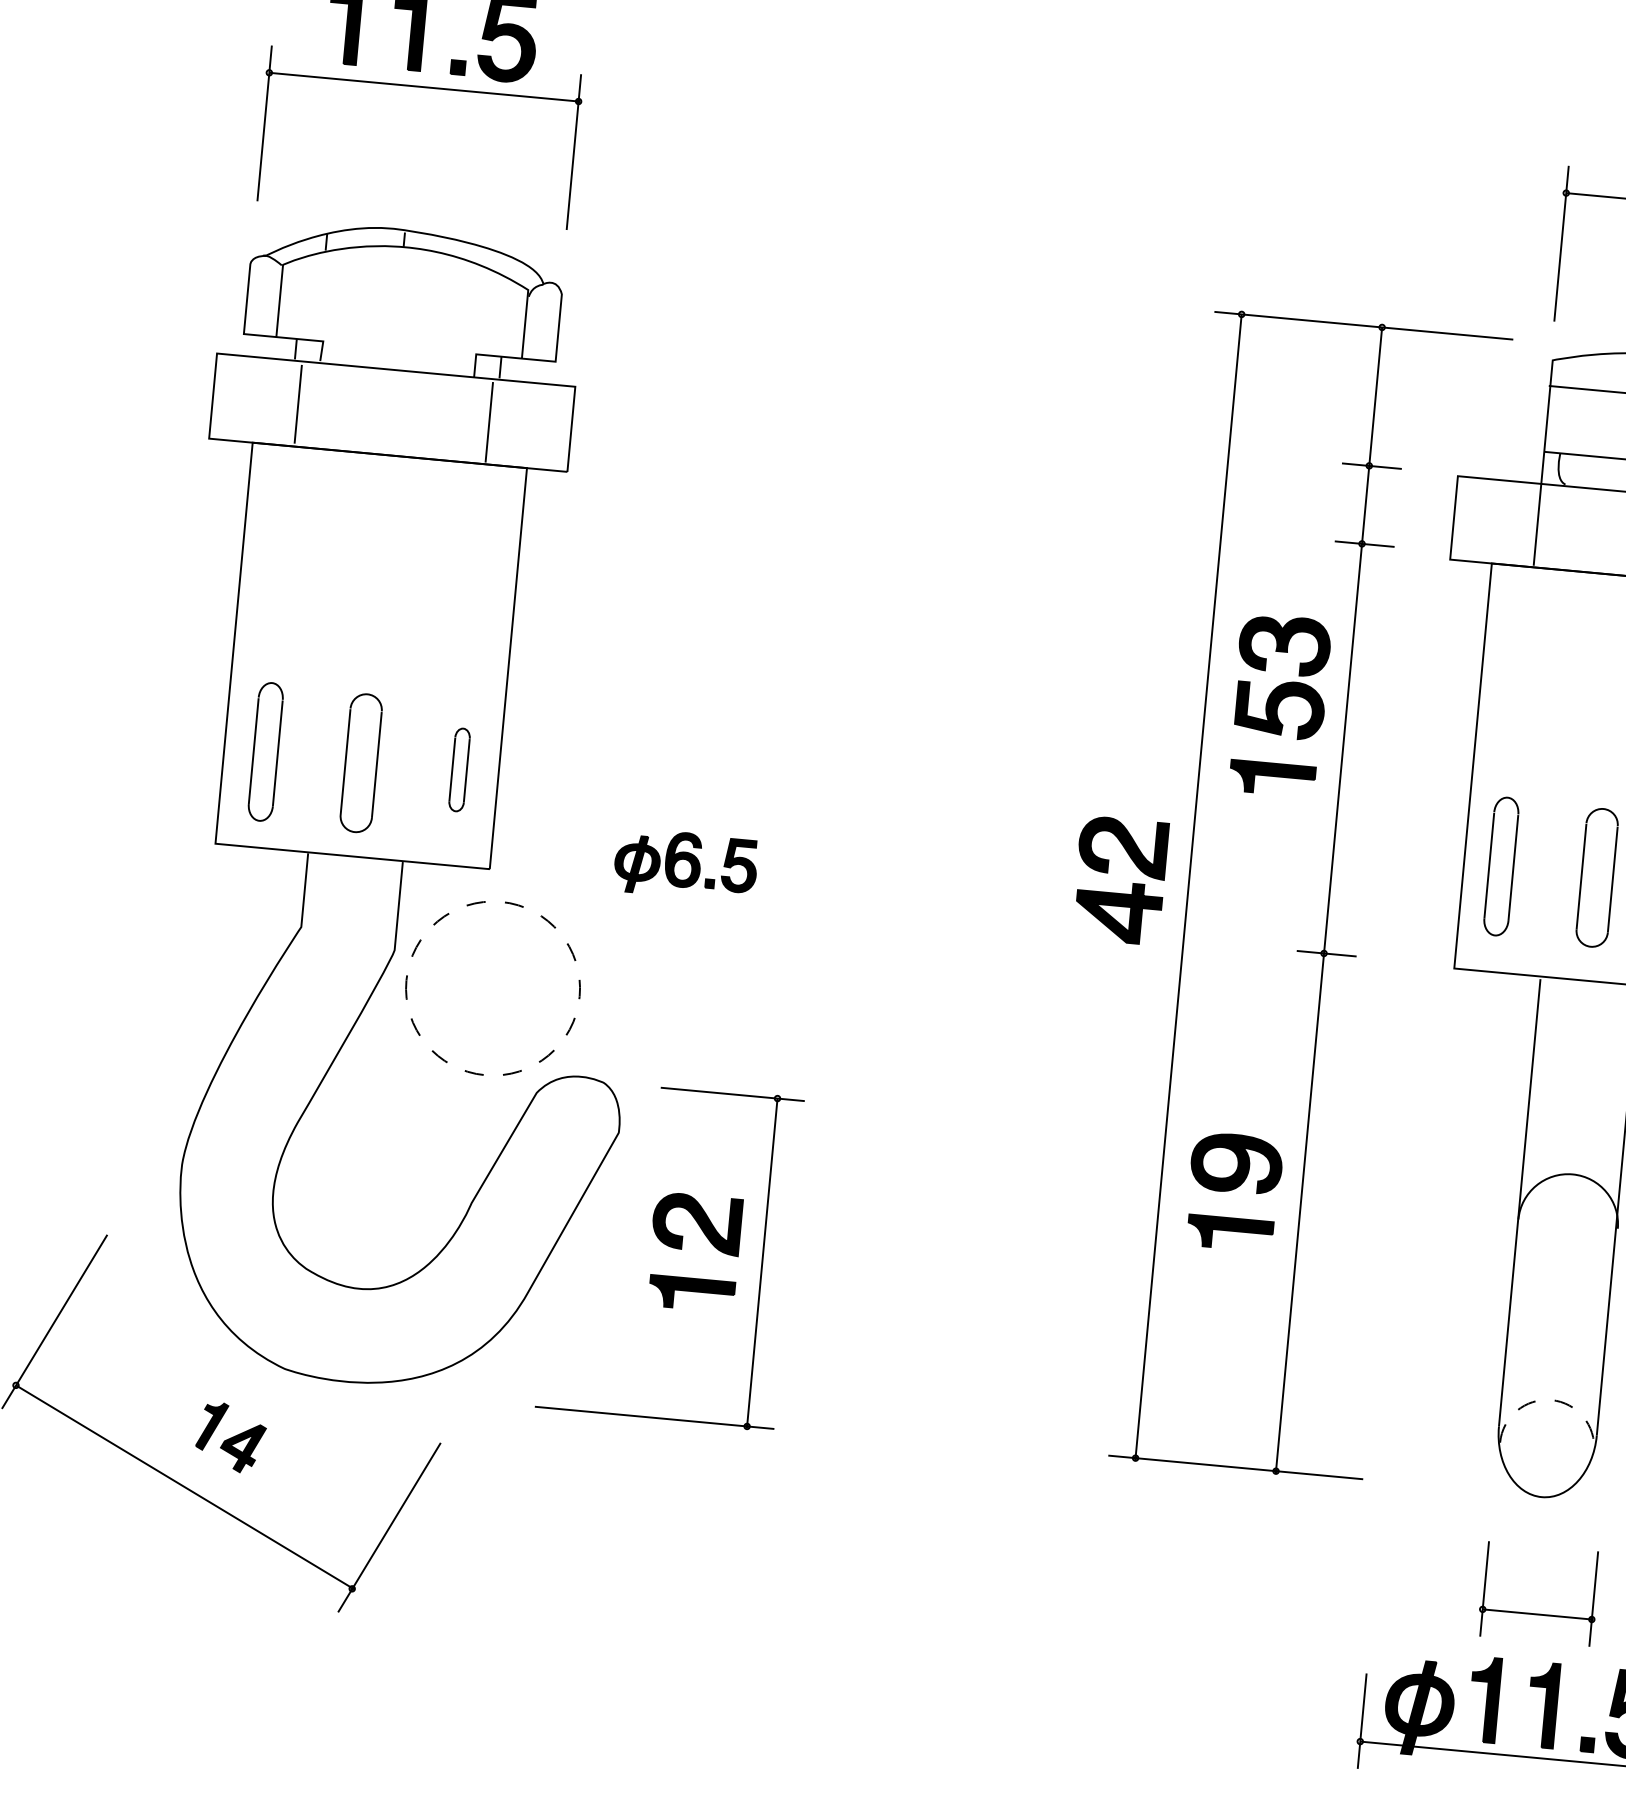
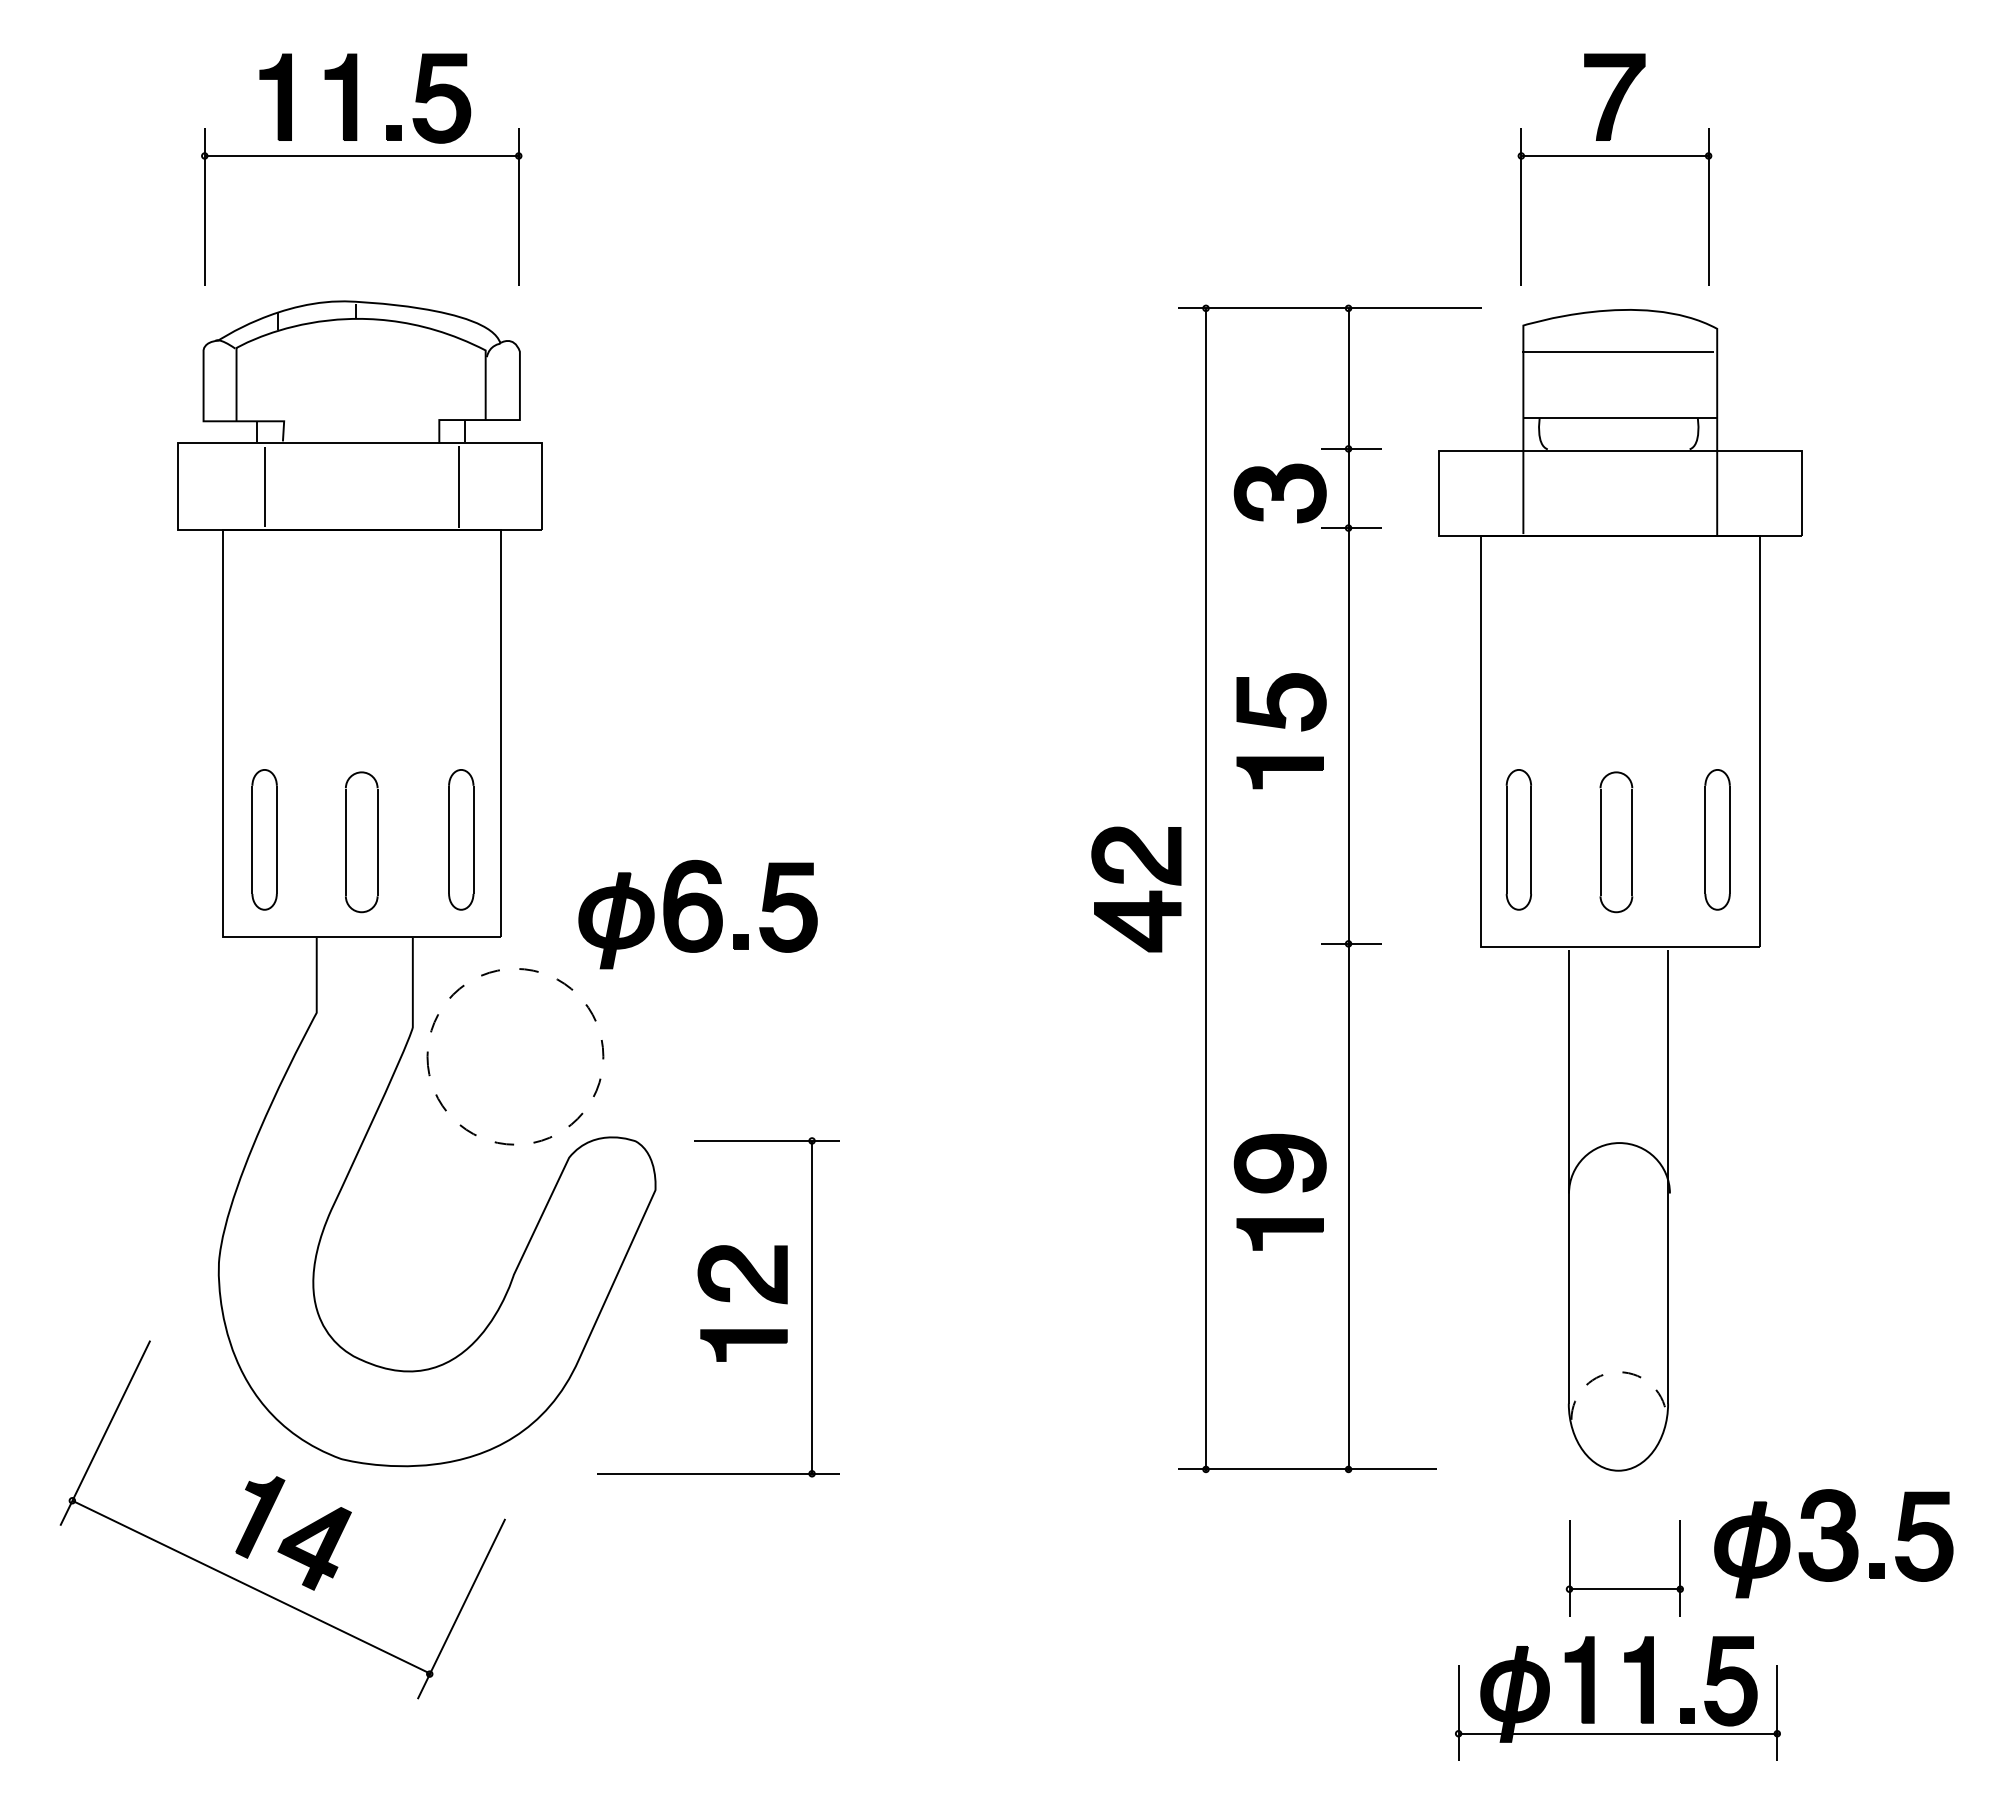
part: (1284, 645) -> (1279, 493), moved
part: (459, 769) -> (461, 839), size x1.67
part: (685, 865) -> (697, 914), size x1.67
part: (230, 1437) -> (293, 1533), size x1.67

